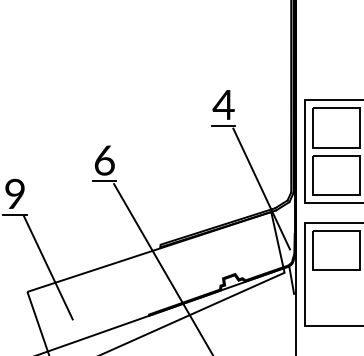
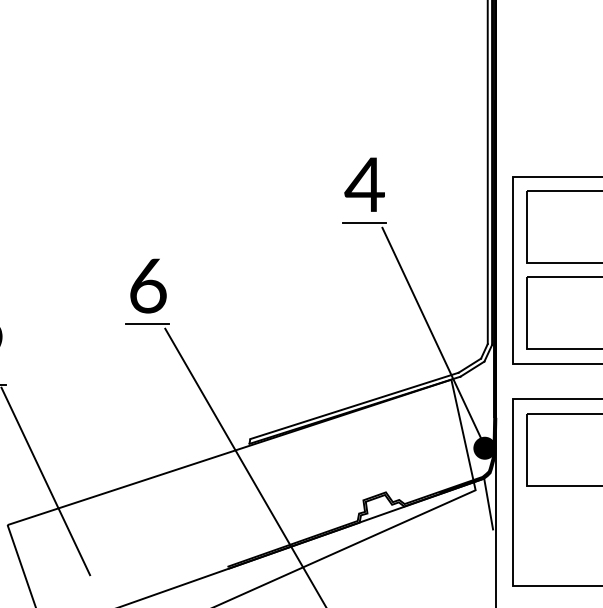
fill: (289, 249) -> (484, 447), added

